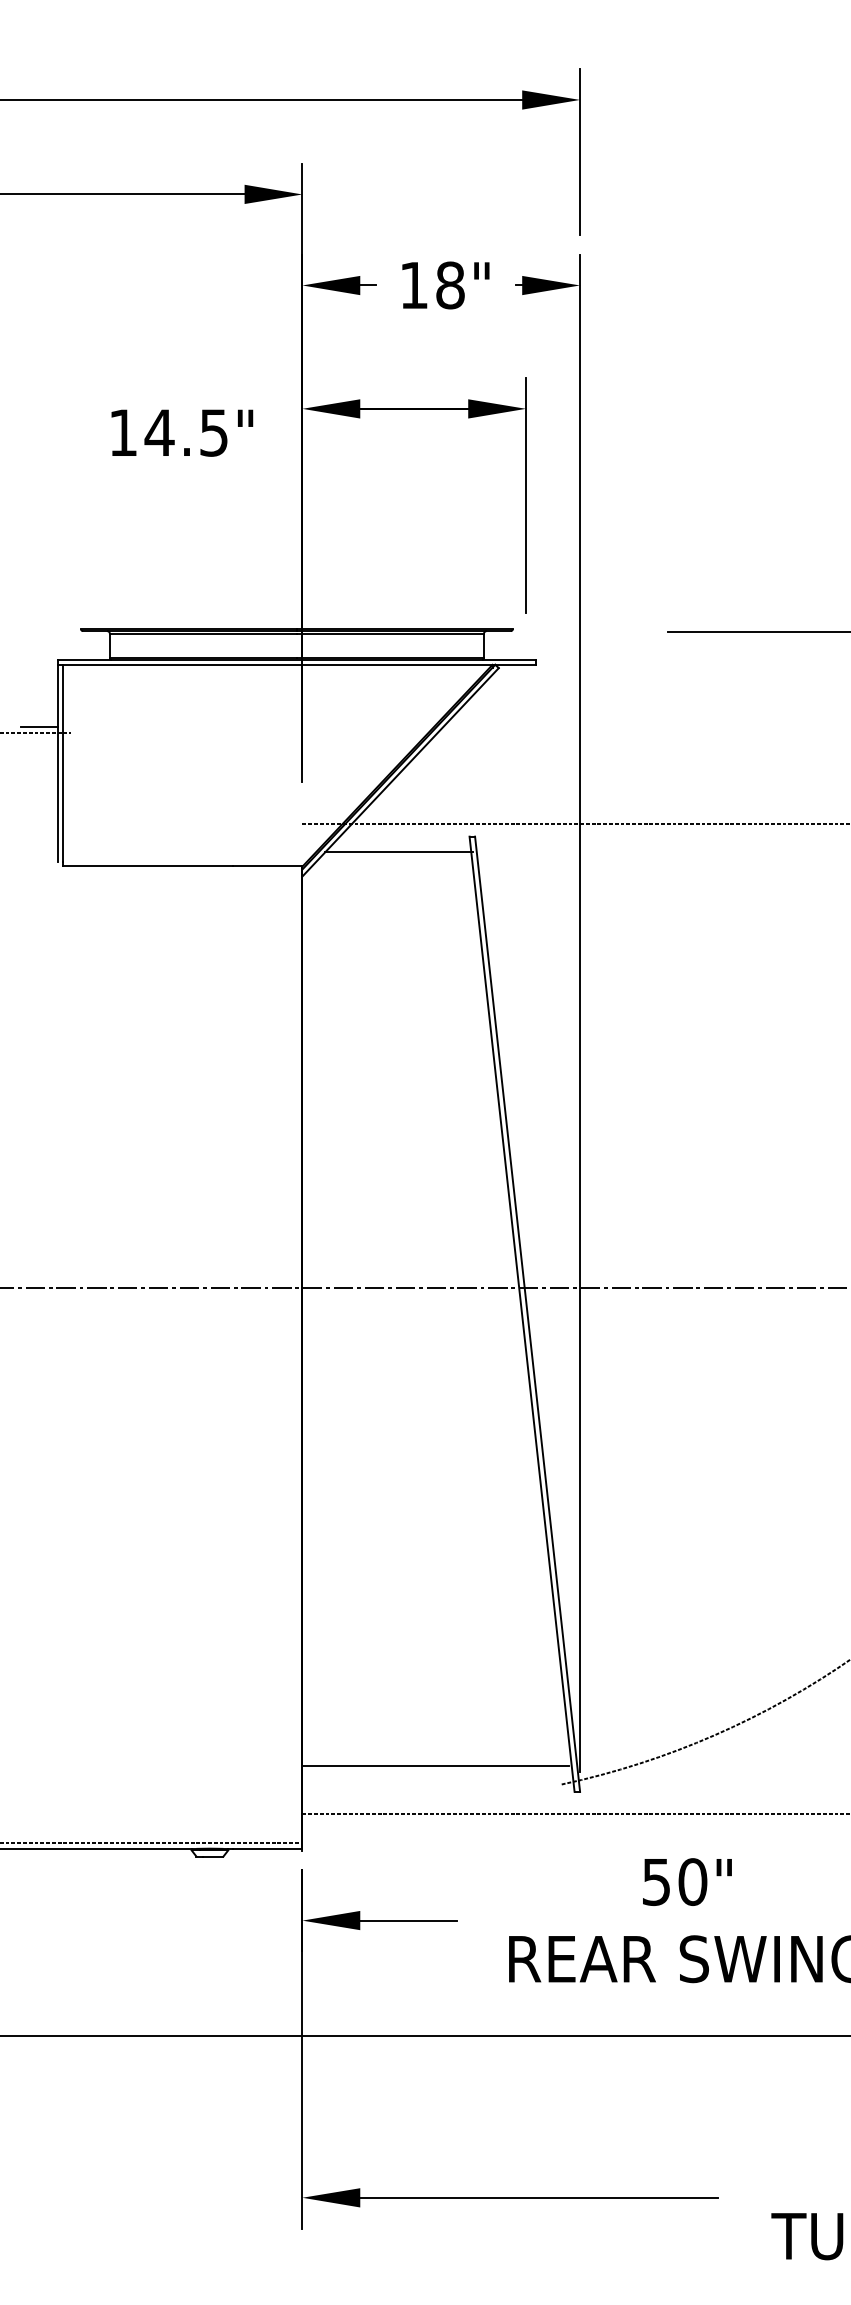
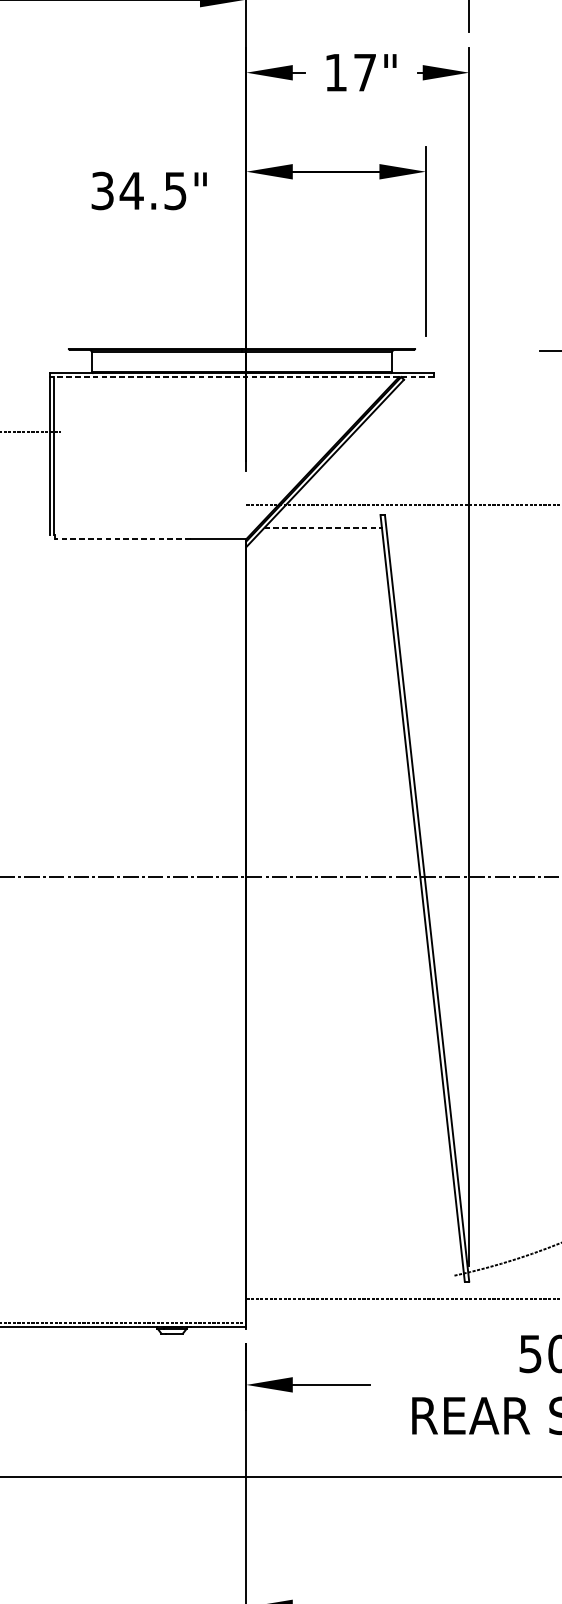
text: (450, 285) -> (365, 72), 18" -> 17"
text: (122, 432) -> (102, 190), 14.5" -> 34.5"
line: (296, 664) -> (241, 376), solid -> dashed
line: (39, 726) -> (35, 426), removed
line: (399, 852) -> (324, 527), solid -> dashed
line: (148, 866) -> (122, 538), solid -> dashed
line: (435, 1765) -> (353, 1260), removed

